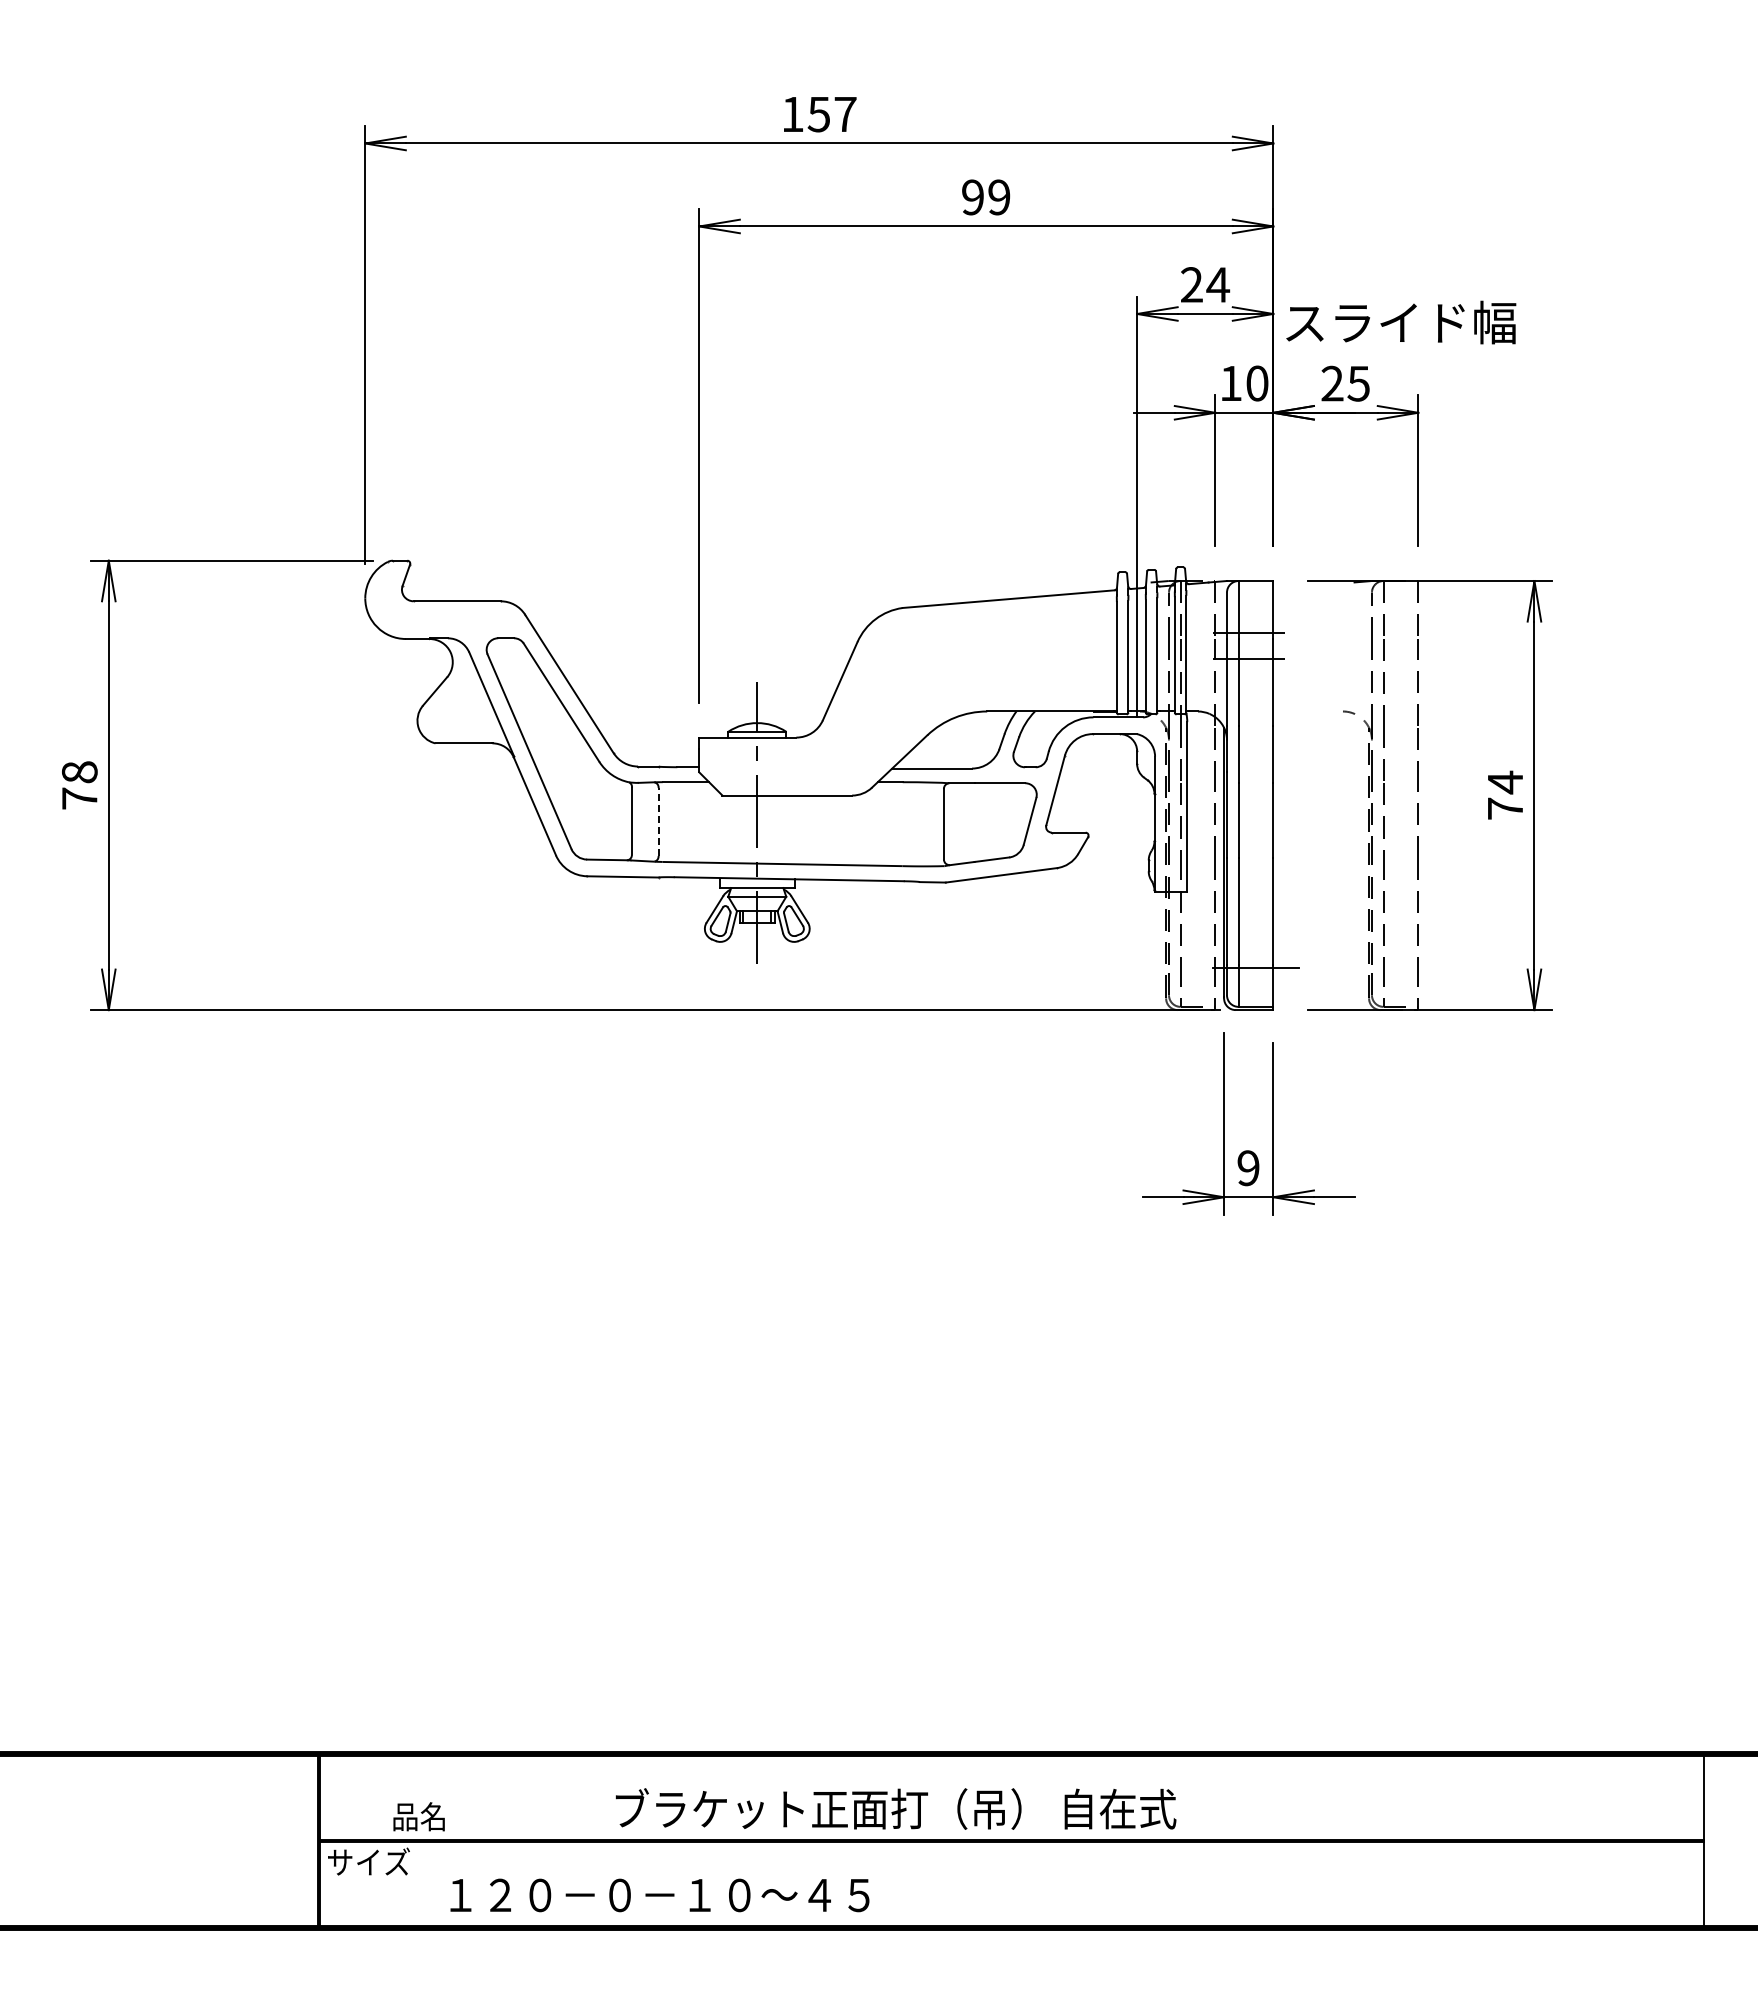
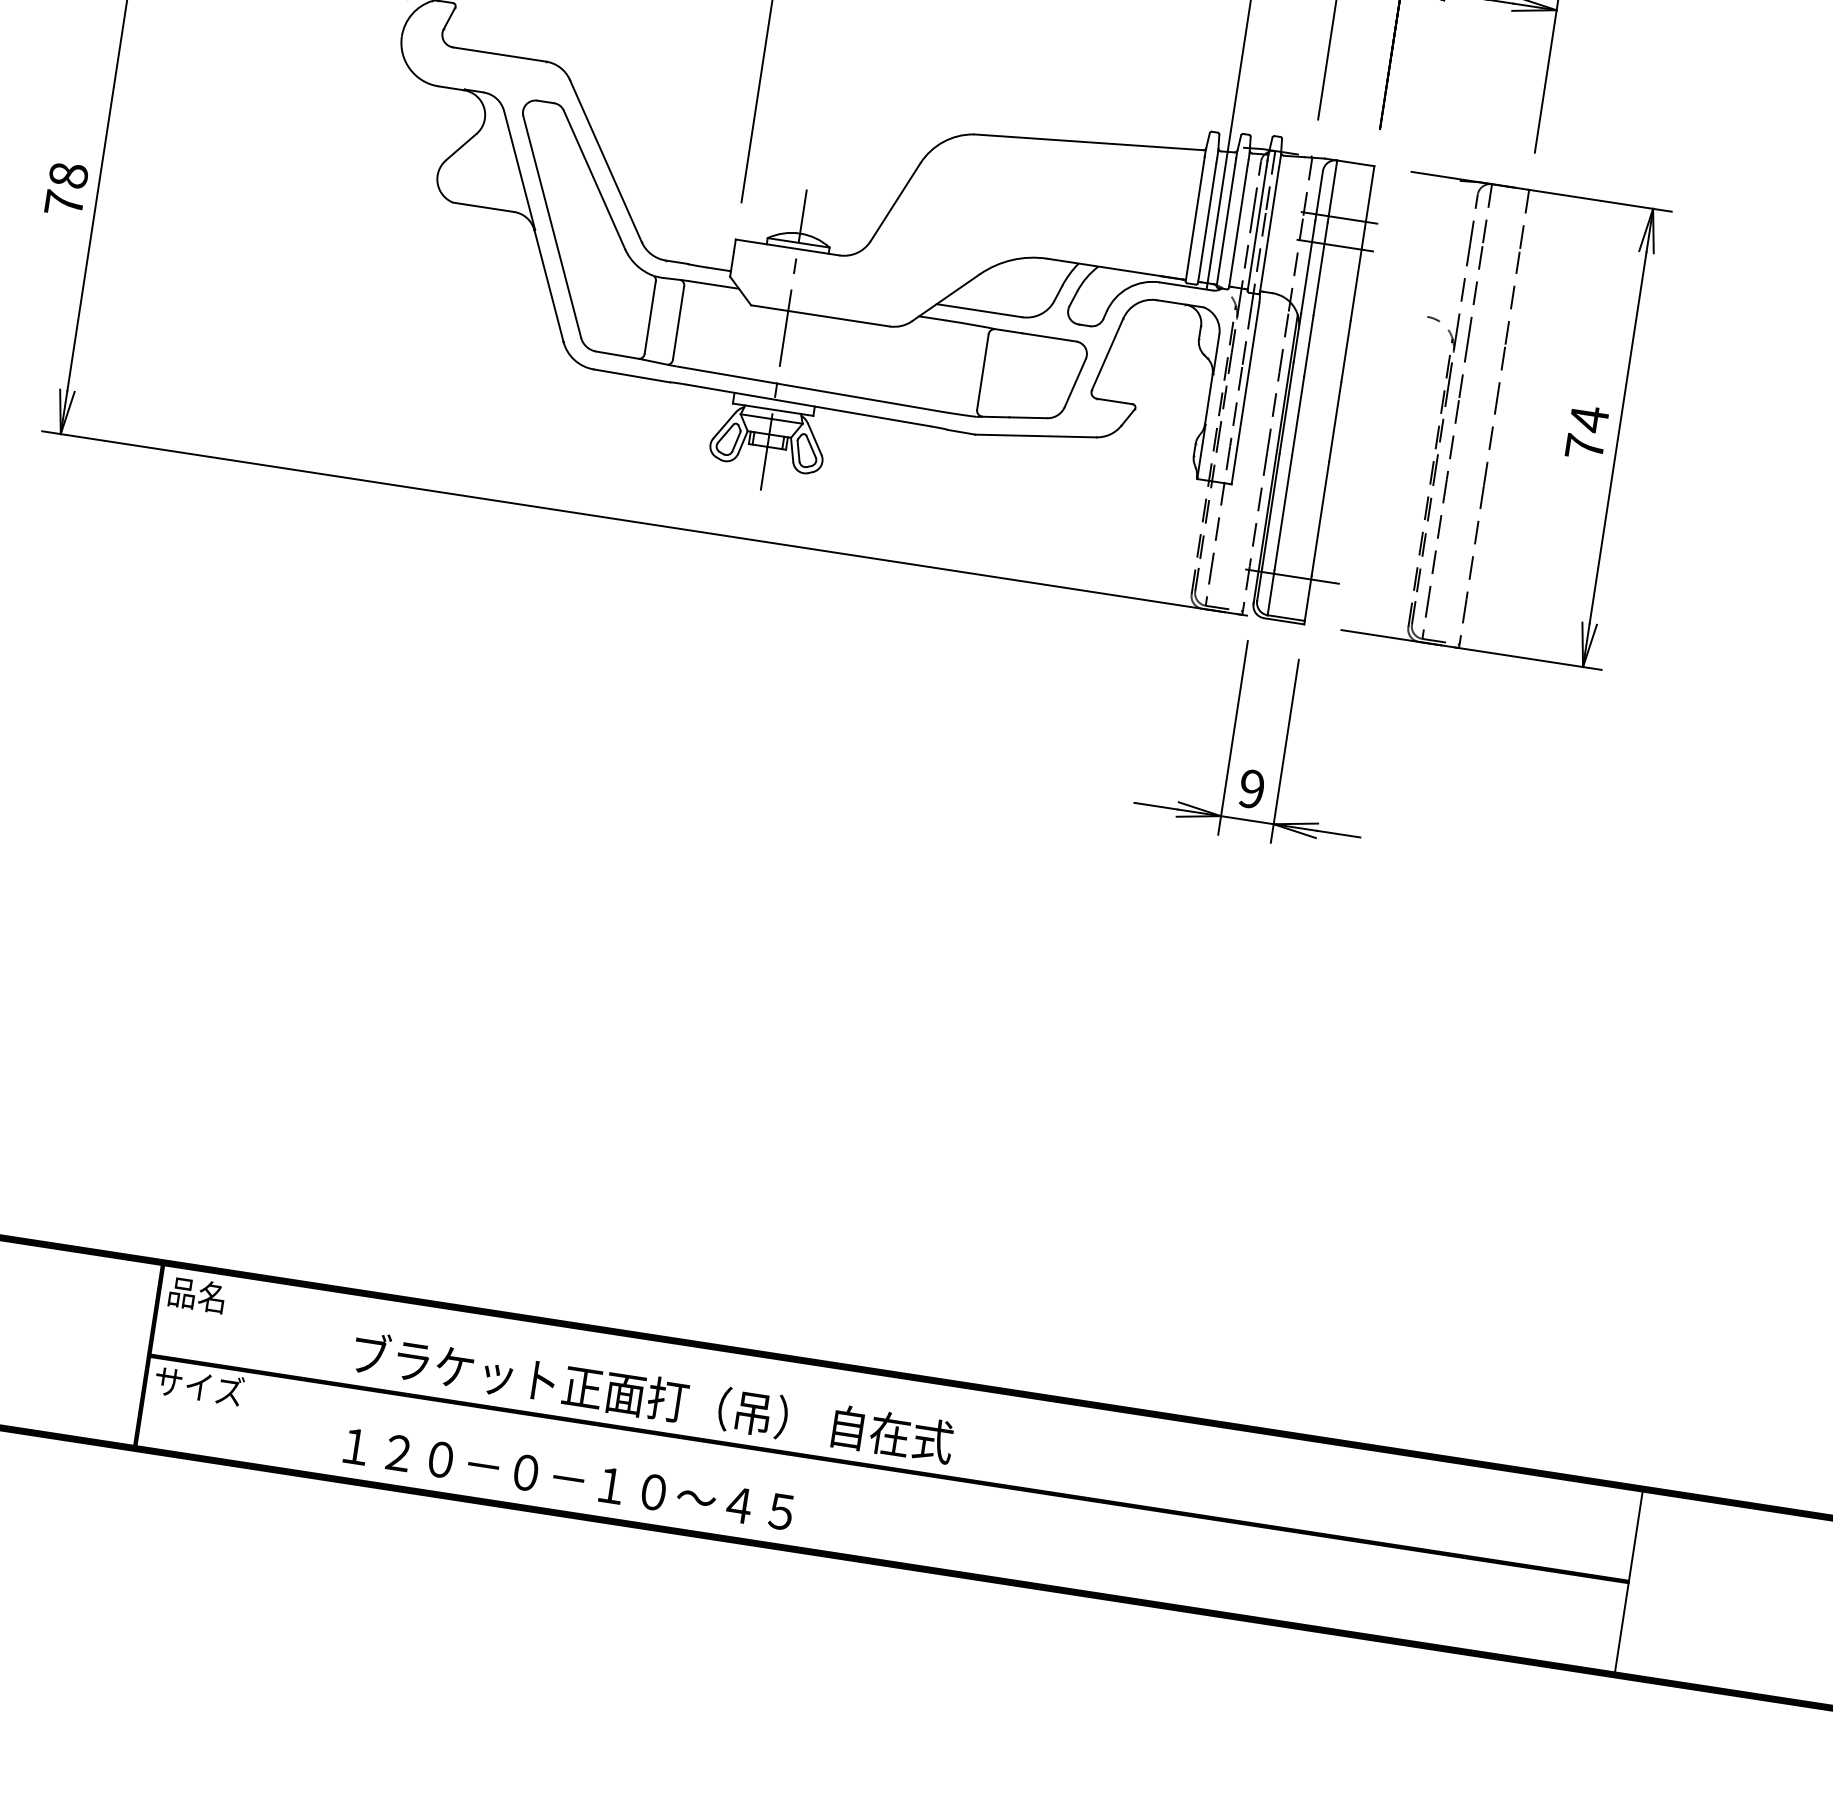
line: (658, 821) -> (678, 322), dashed -> solid
text: (895, 1808) -> (652, 1397), moved
text: (418, 1816) -> (196, 1294), moved
text: (659, 1895) -> (568, 1479), moved

